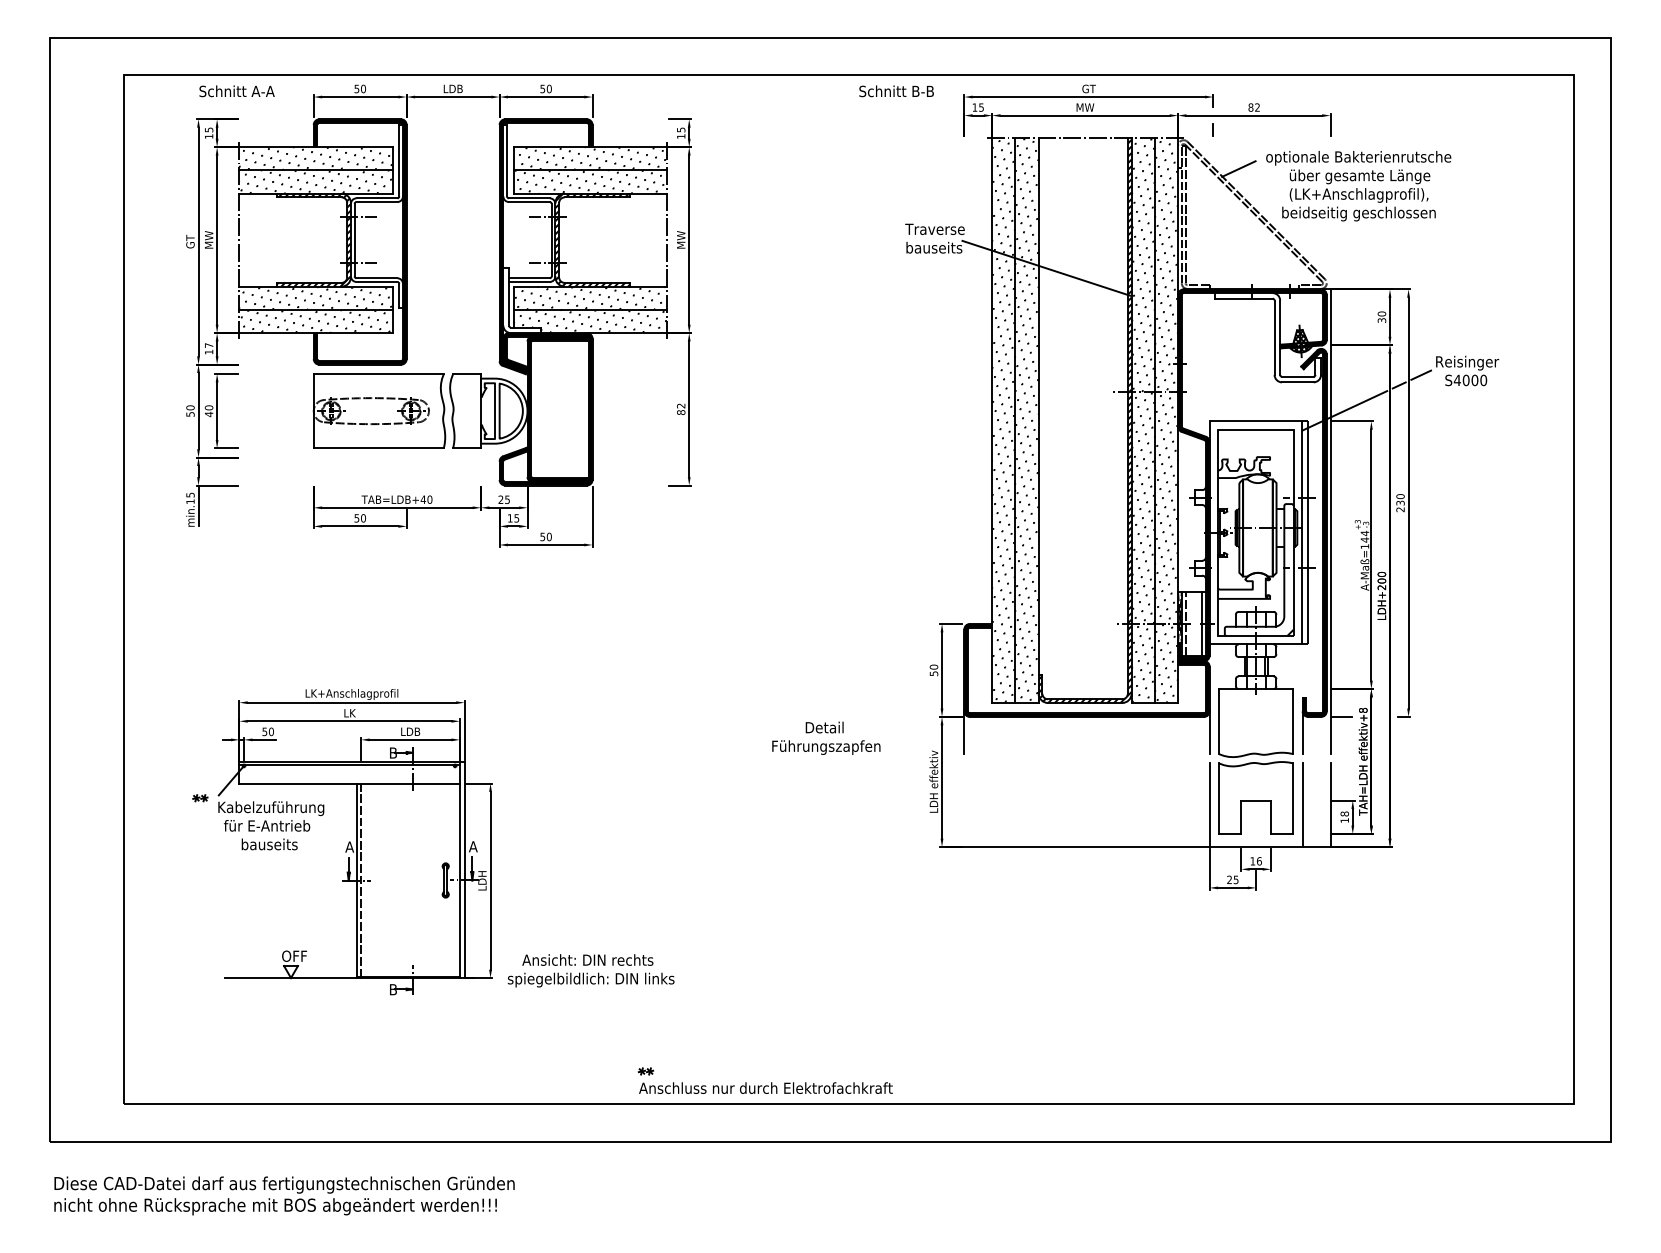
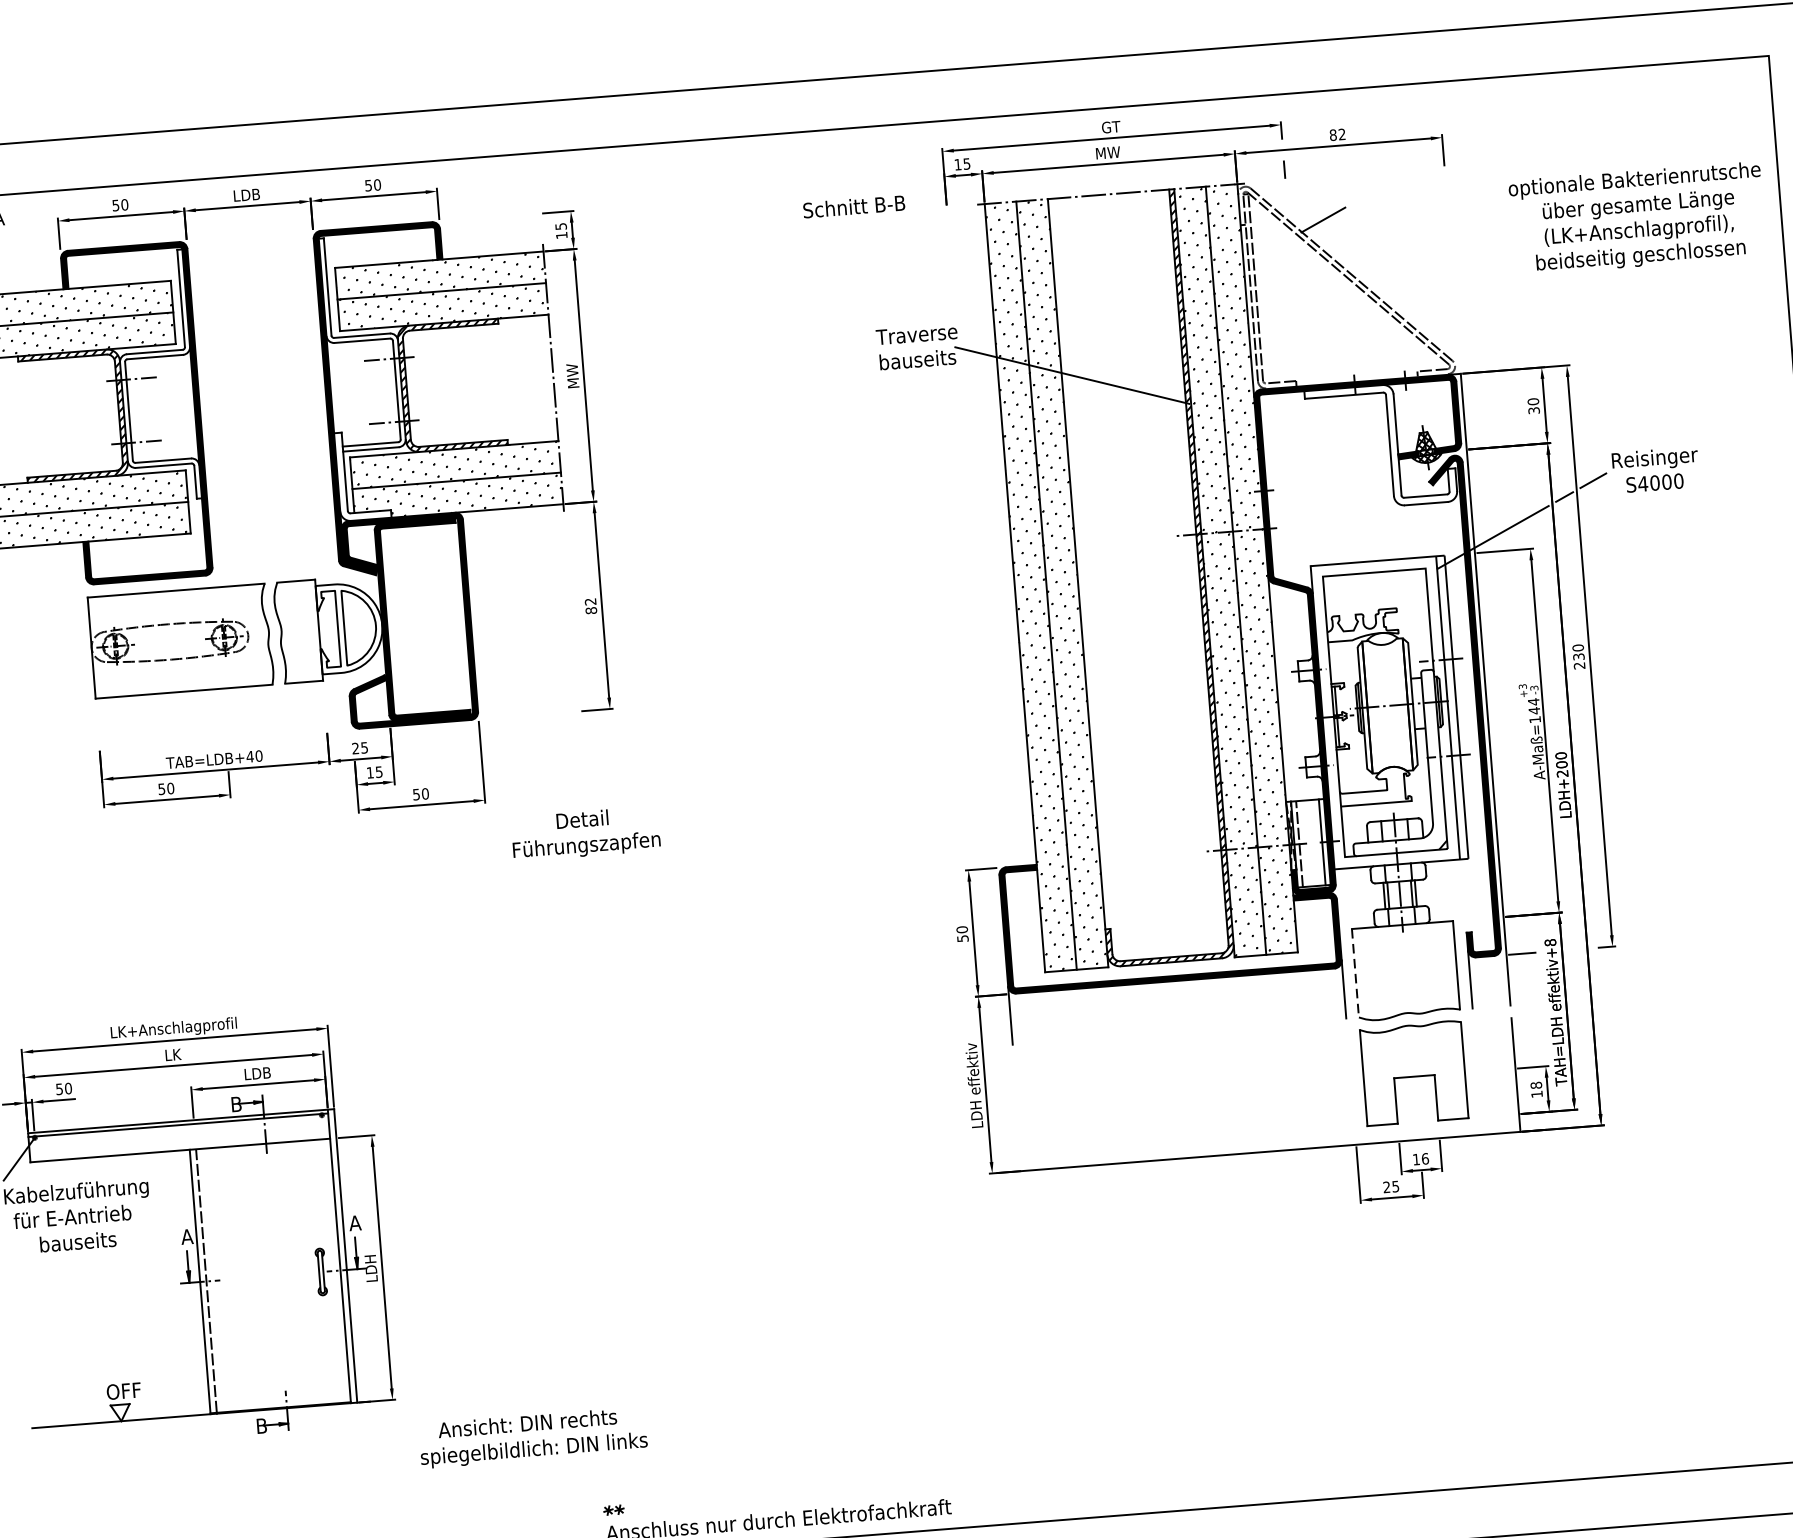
text: (896, 91) -> (854, 206), moved
text: (1358, 186) -> (1637, 219), moved
line: (1218, 721) -> (1354, 973), solid -> dashed
text: (826, 737) -> (585, 832), moved
line: (1209, 805) -> (1351, 1088), removed
line: (1302, 805) -> (1477, 1078), removed
text: (590, 970) -> (532, 1437), moved

